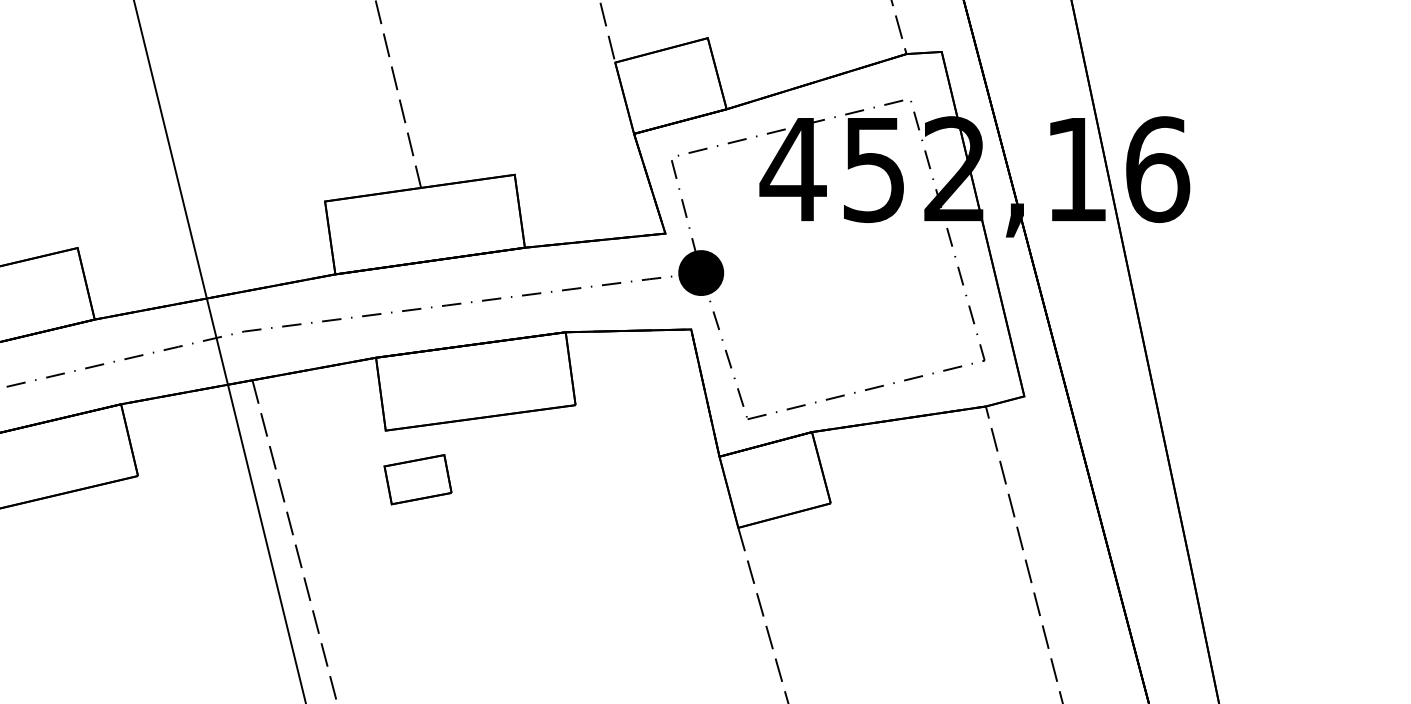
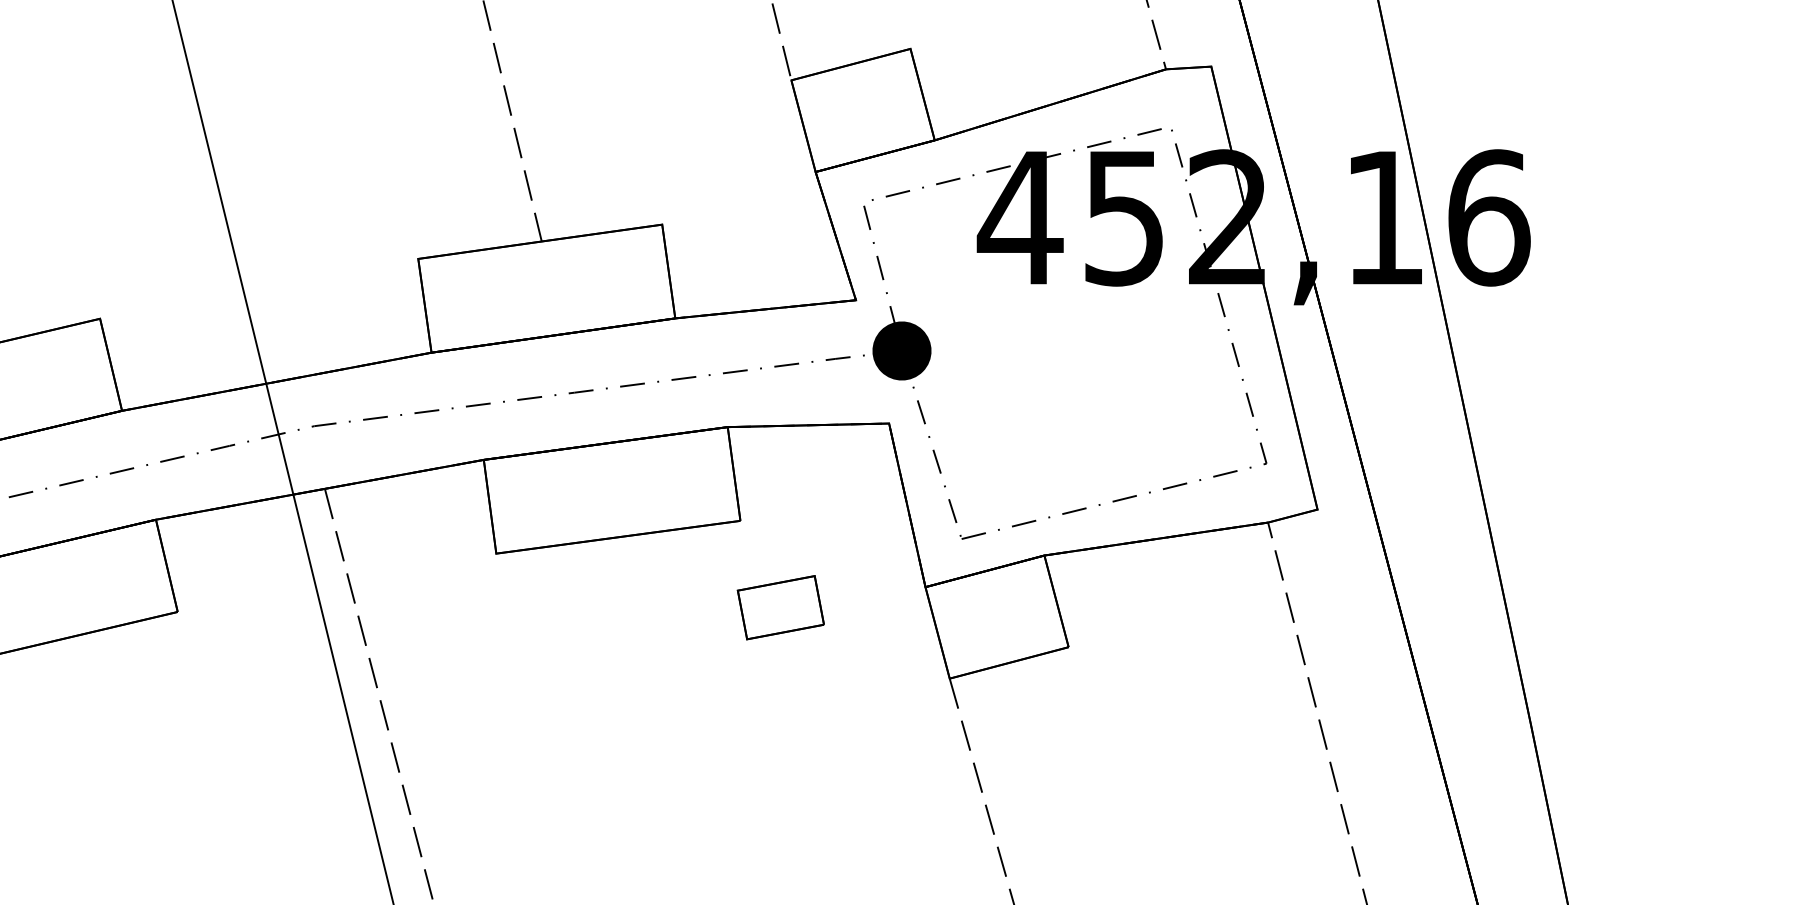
part: (417, 479) -> (780, 607), moved

